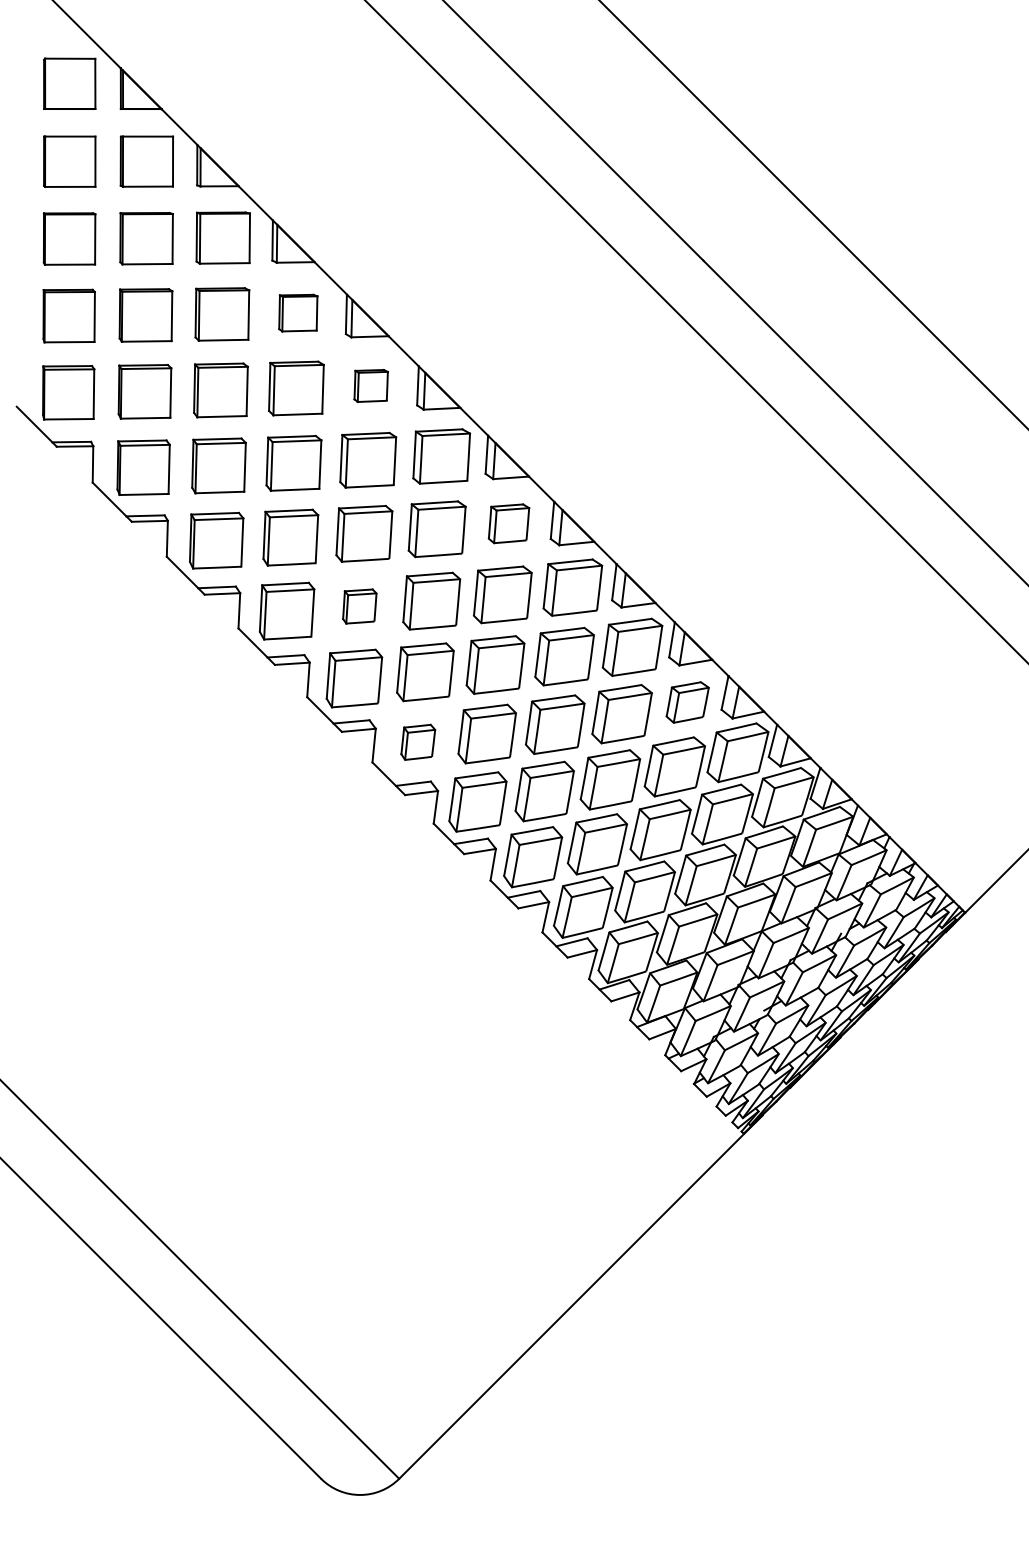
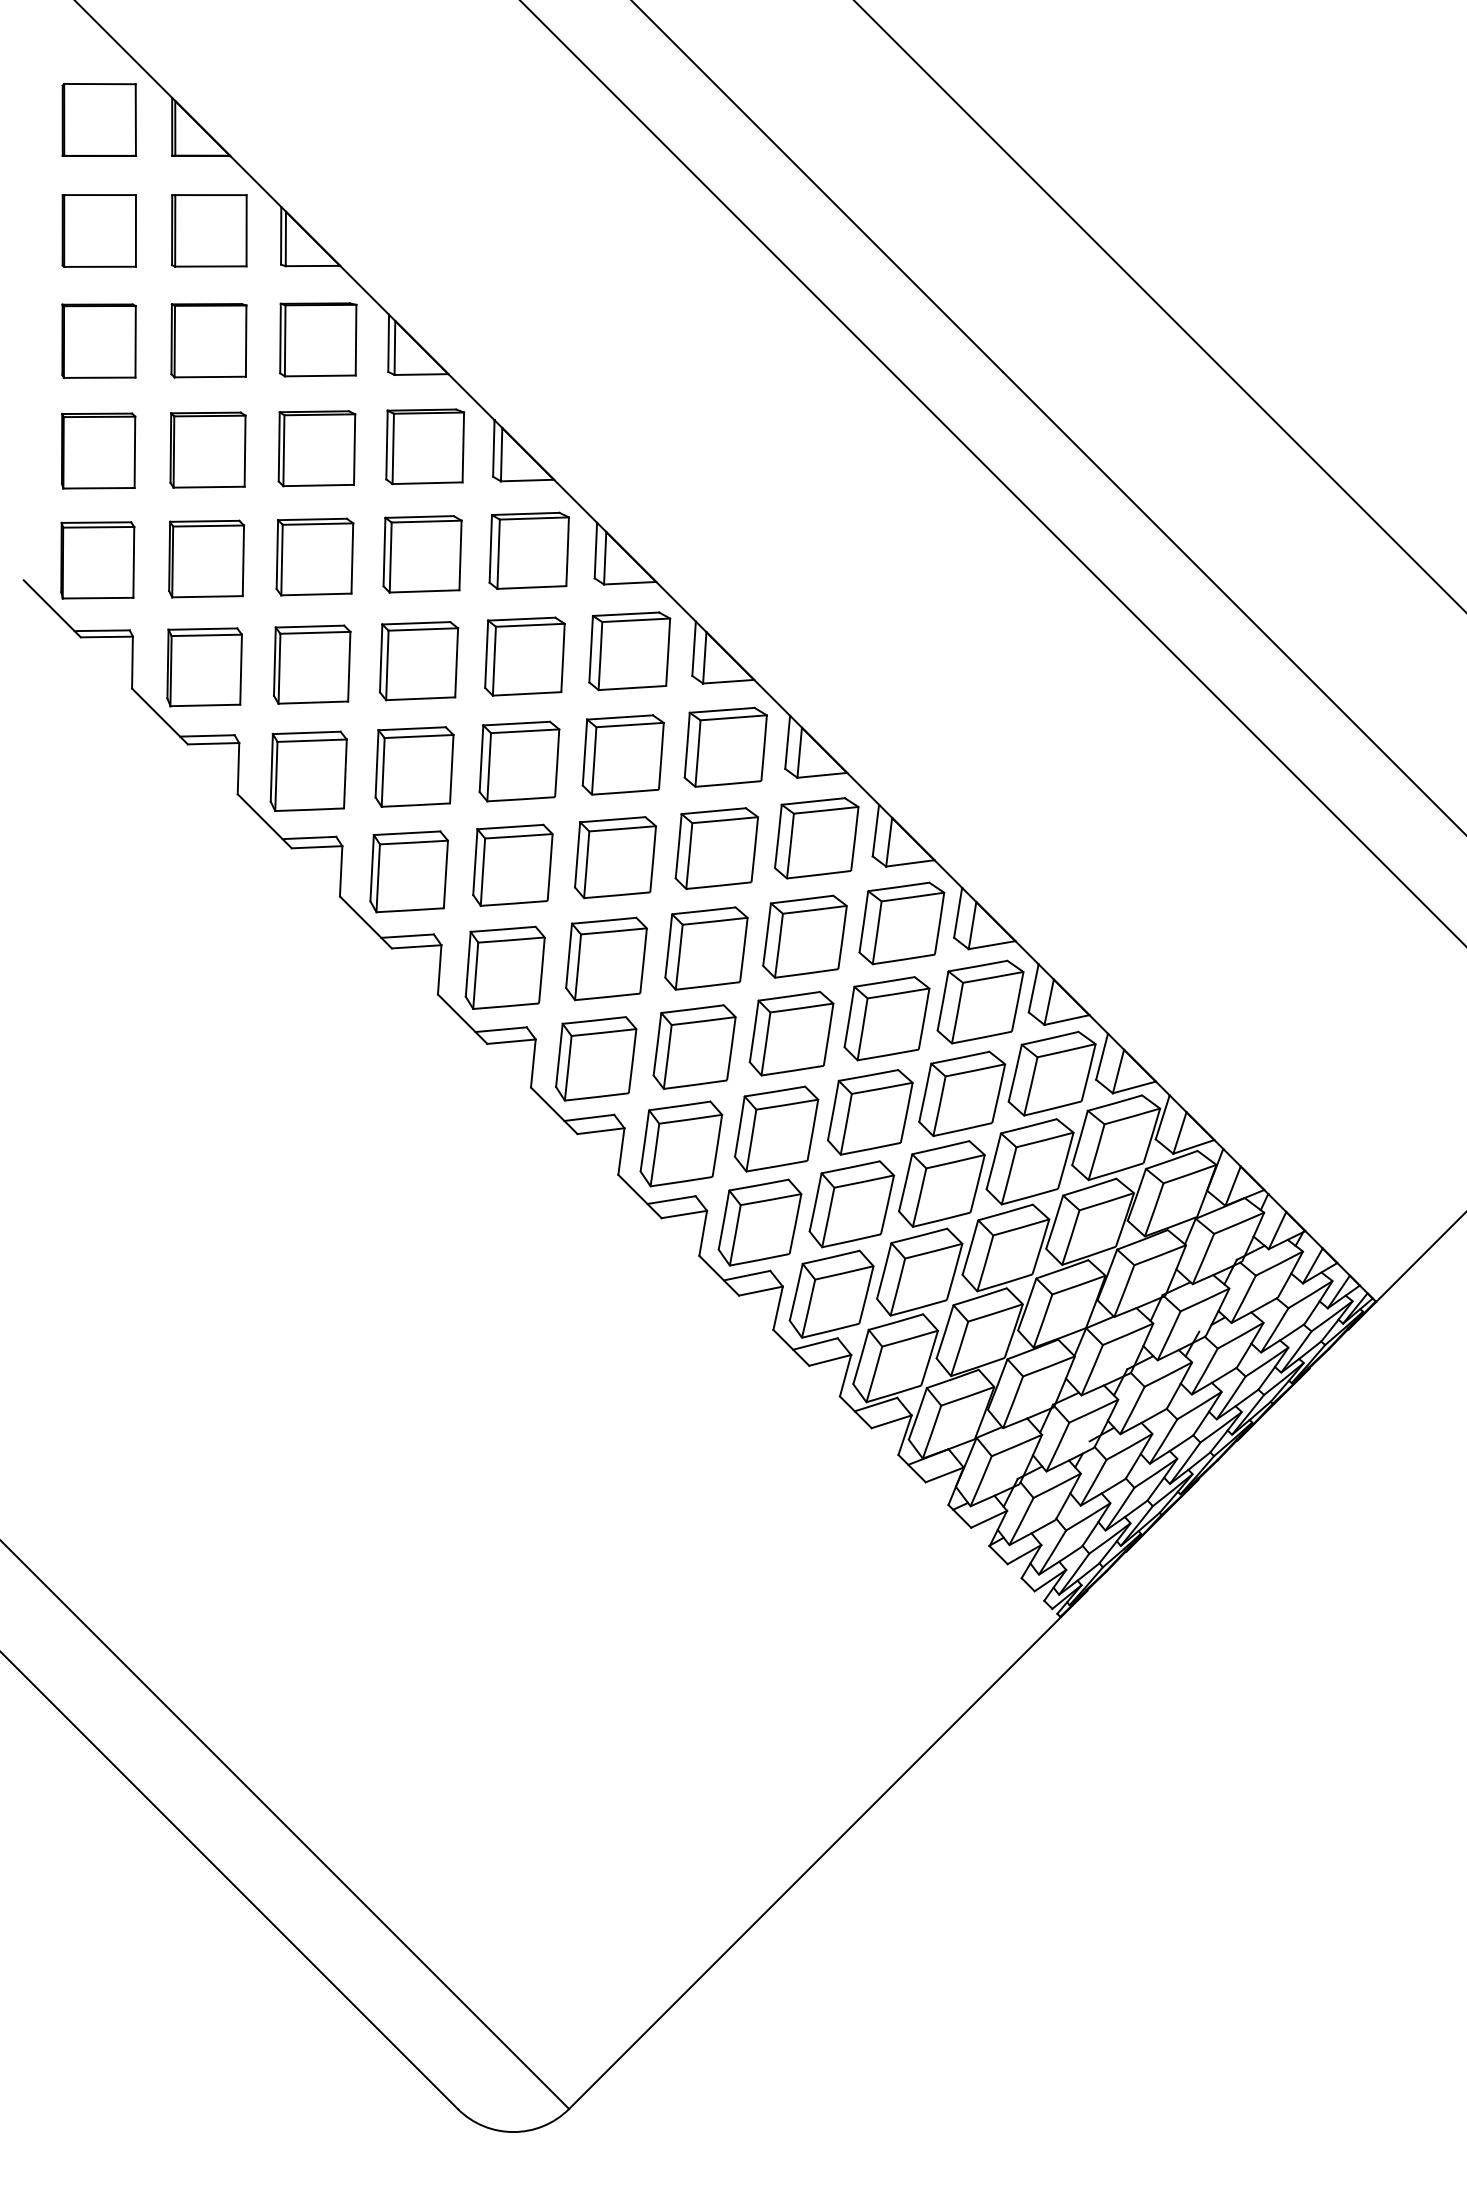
part: (298, 312) -> (425, 446), size x1.43
part: (370, 385) -> (528, 550), size x1.67
part: (508, 523) -> (725, 746), size x1.43
part: (359, 606) -> (512, 864), size x1.67
part: (687, 702) -> (980, 1001), size x1.43
part: (418, 742) -> (596, 1058), size x1.67

